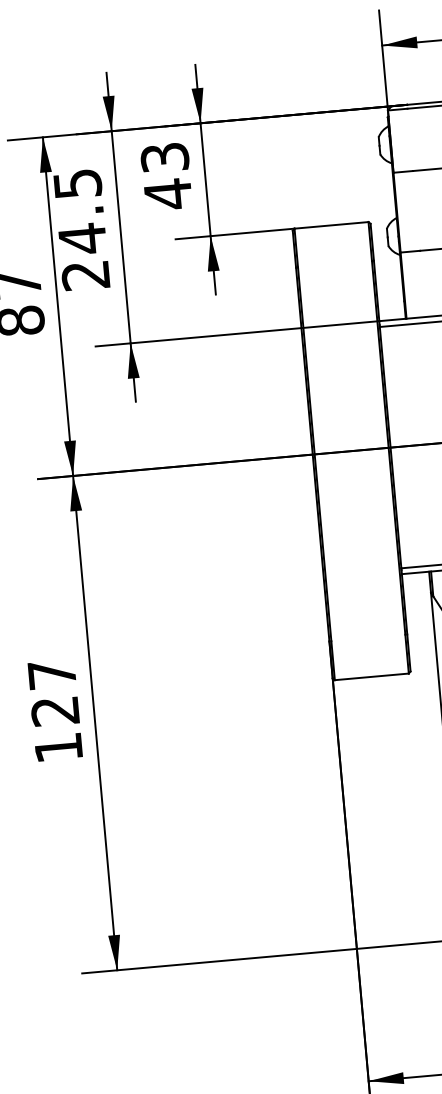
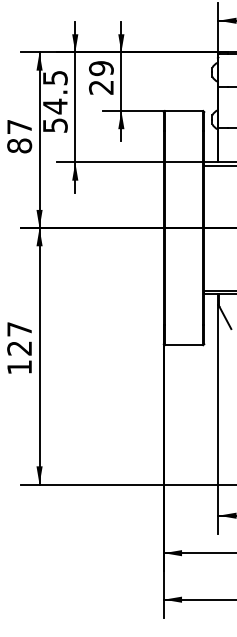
text: (164, 177) -> (100, 78), 43 -> 29
text: (84, 275) -> (54, 125), 24.5 -> 54.5

